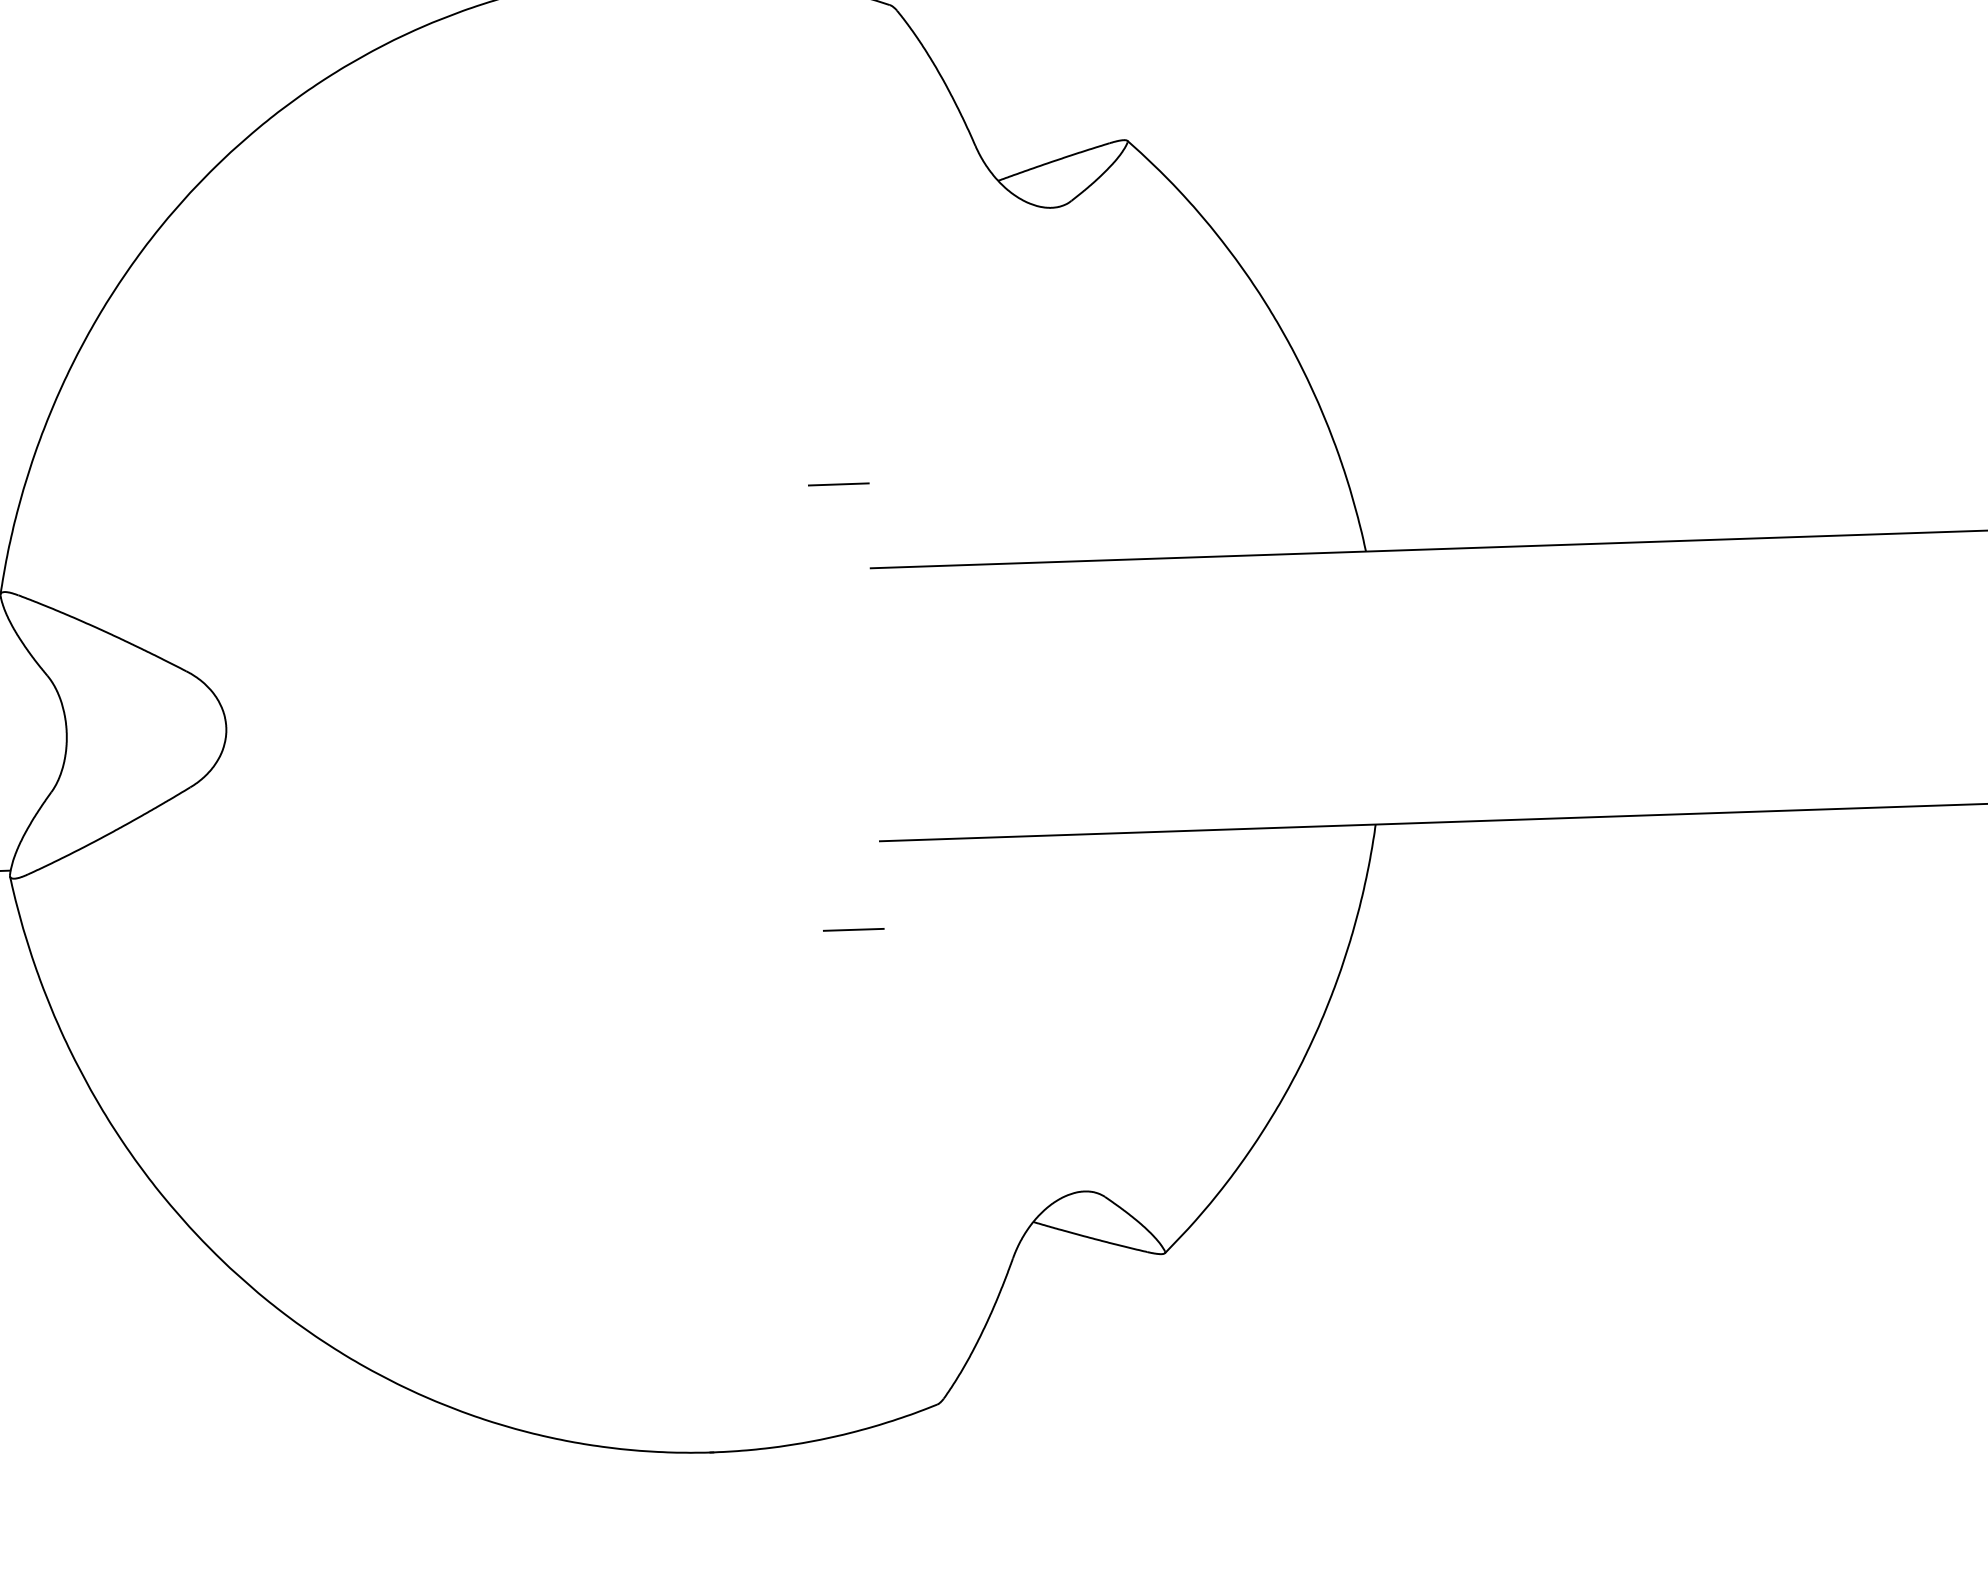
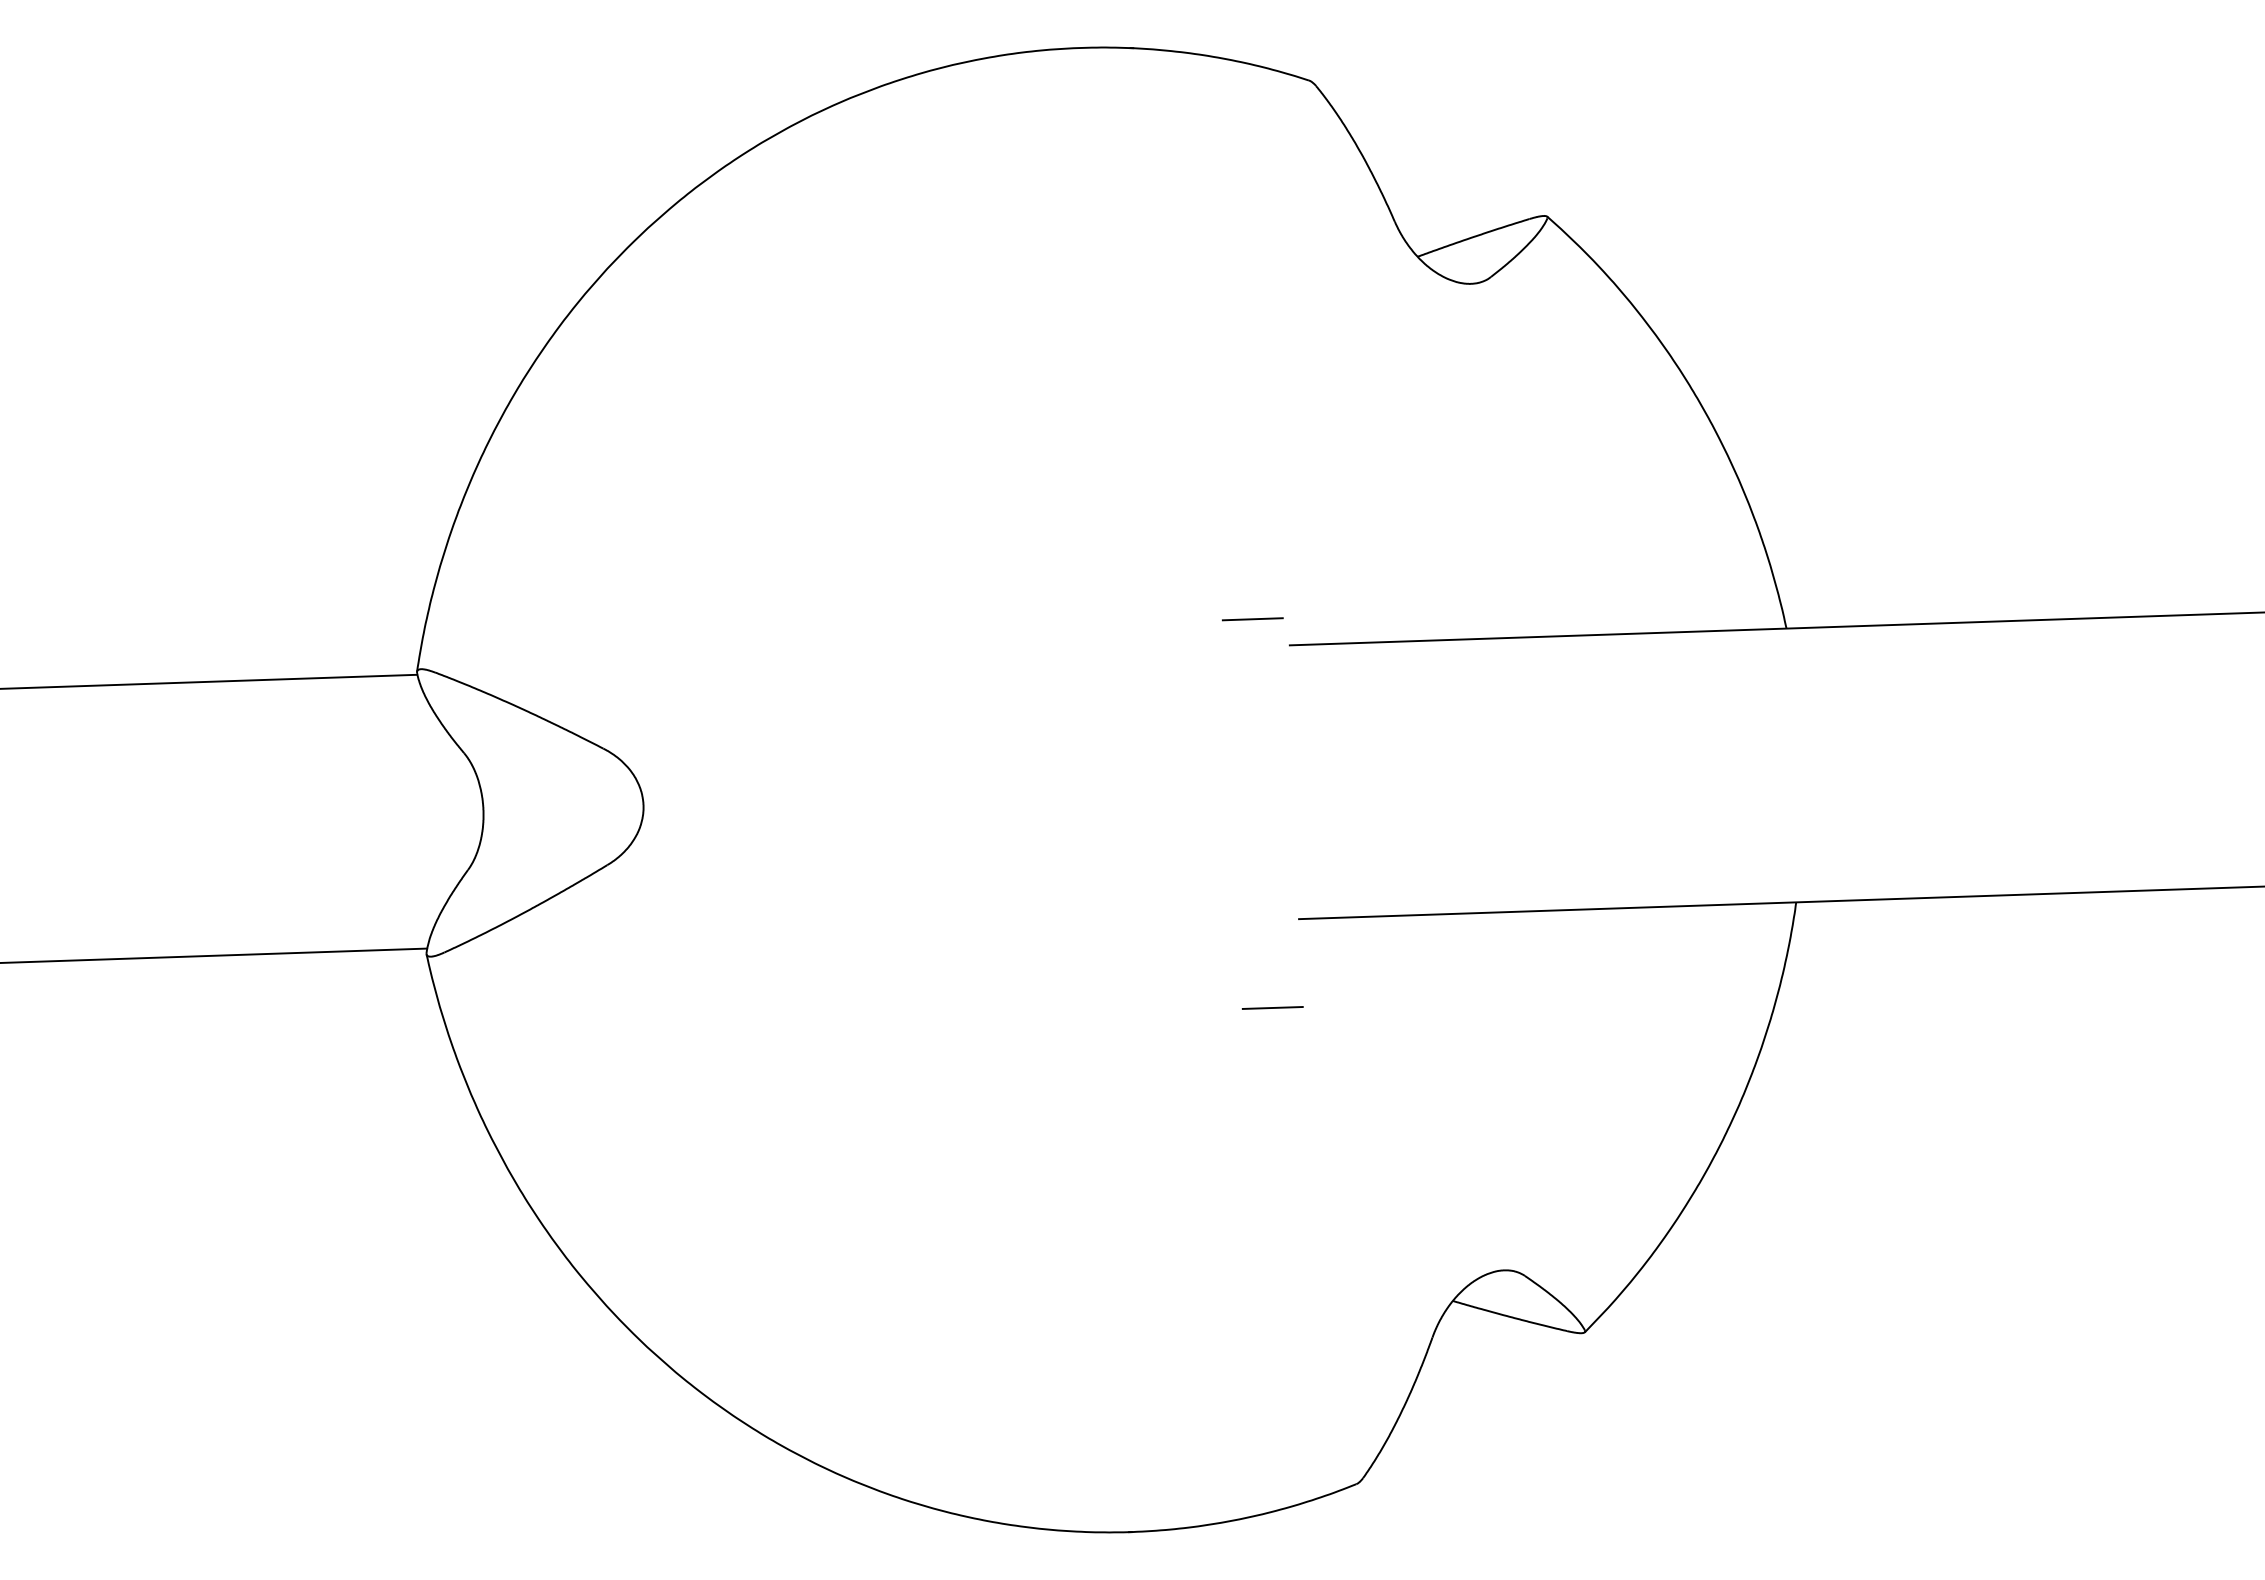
line: (838, 484) -> (1252, 619), moved

